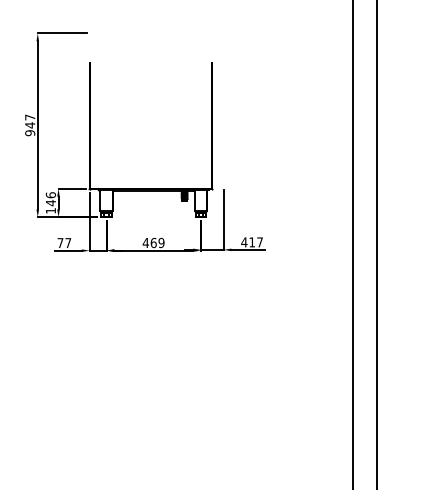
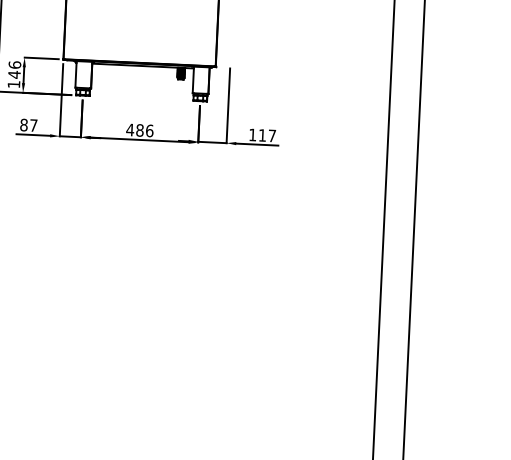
text: (157, 242) -> (144, 130), 469 -> 486
text: (244, 242) -> (252, 135), 417 -> 117
text: (60, 243) -> (24, 125), 77 -> 87

